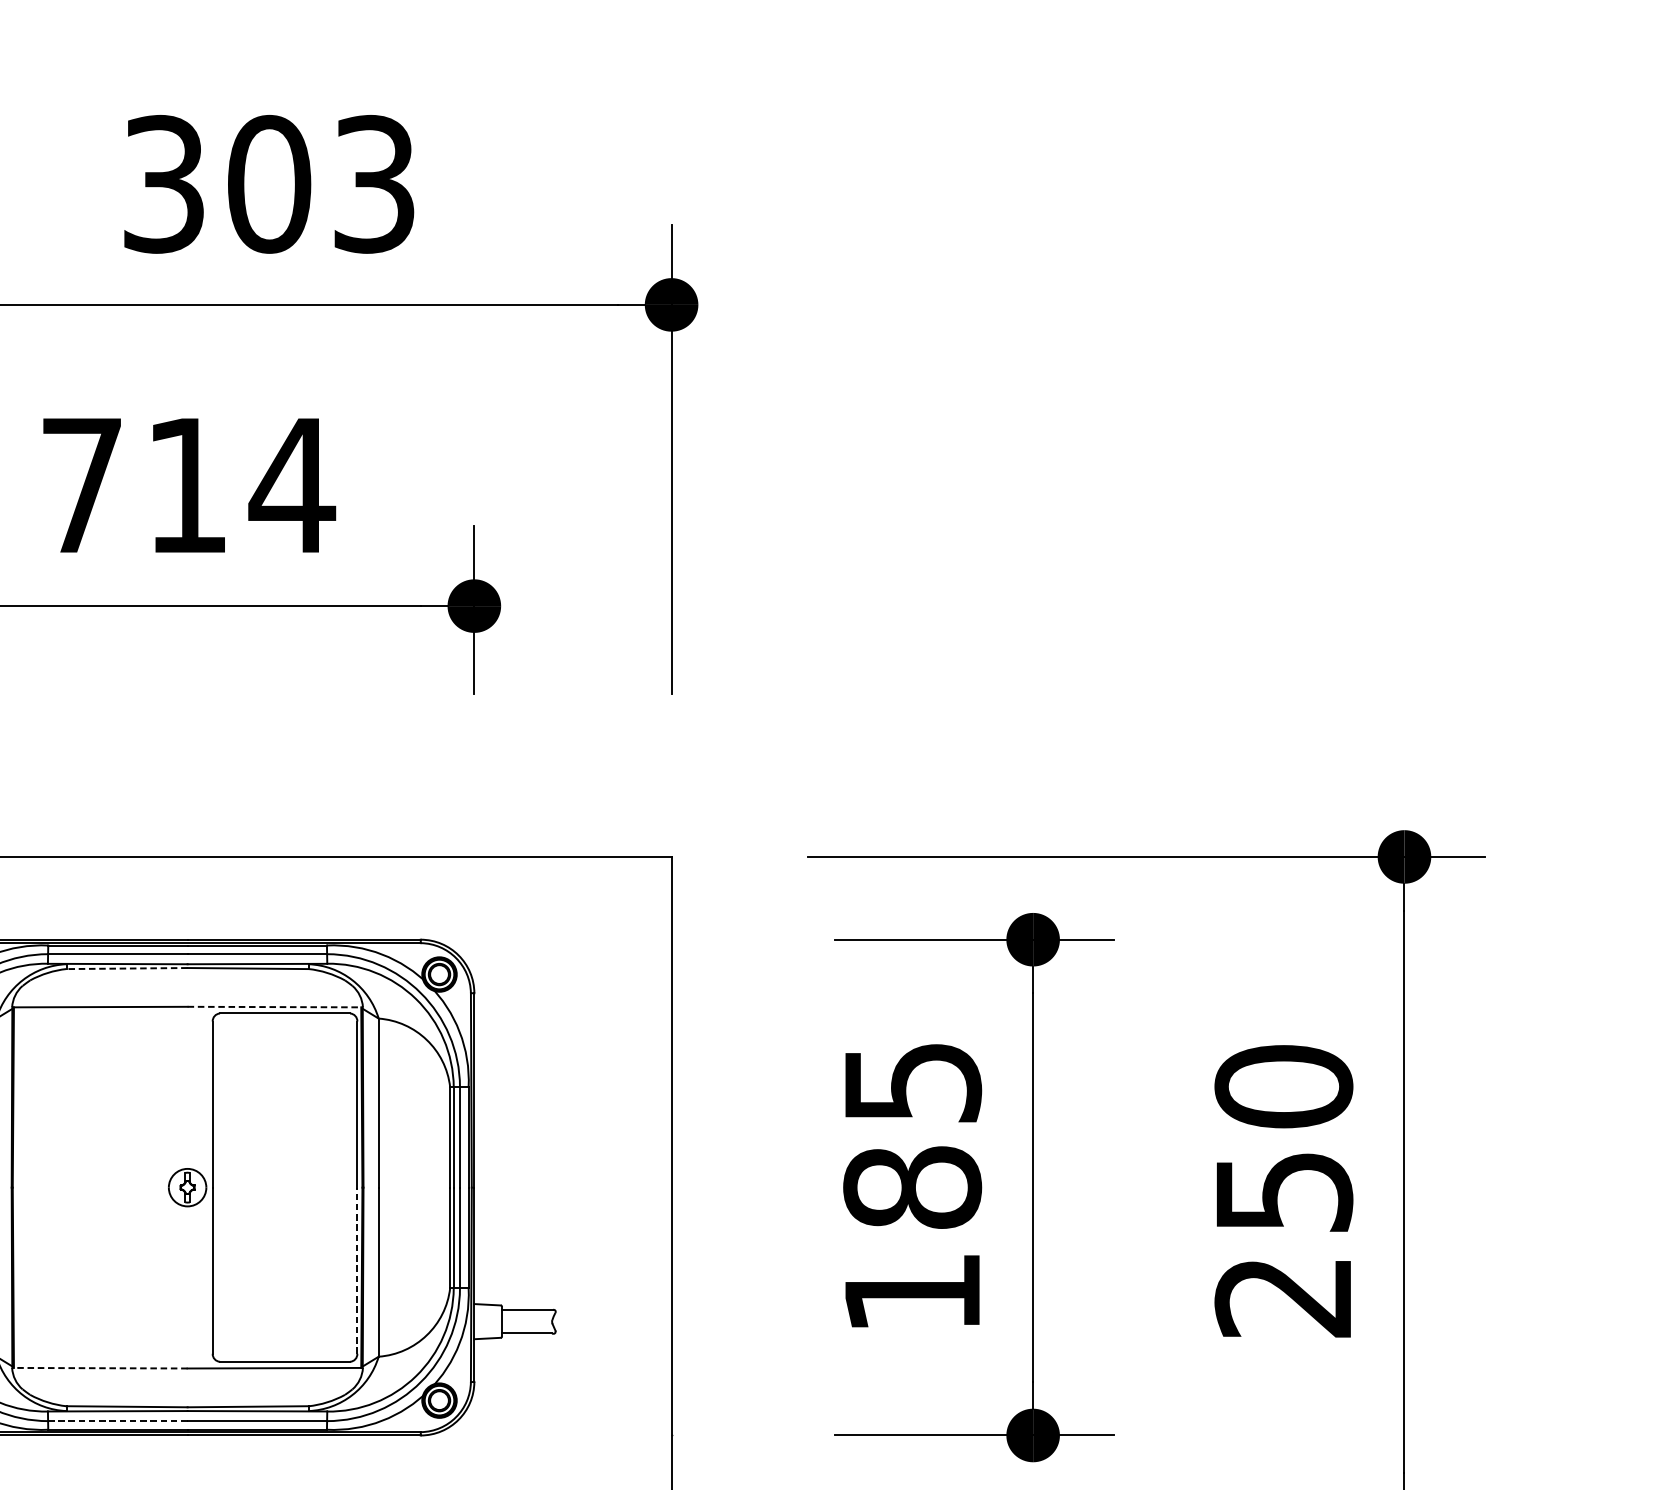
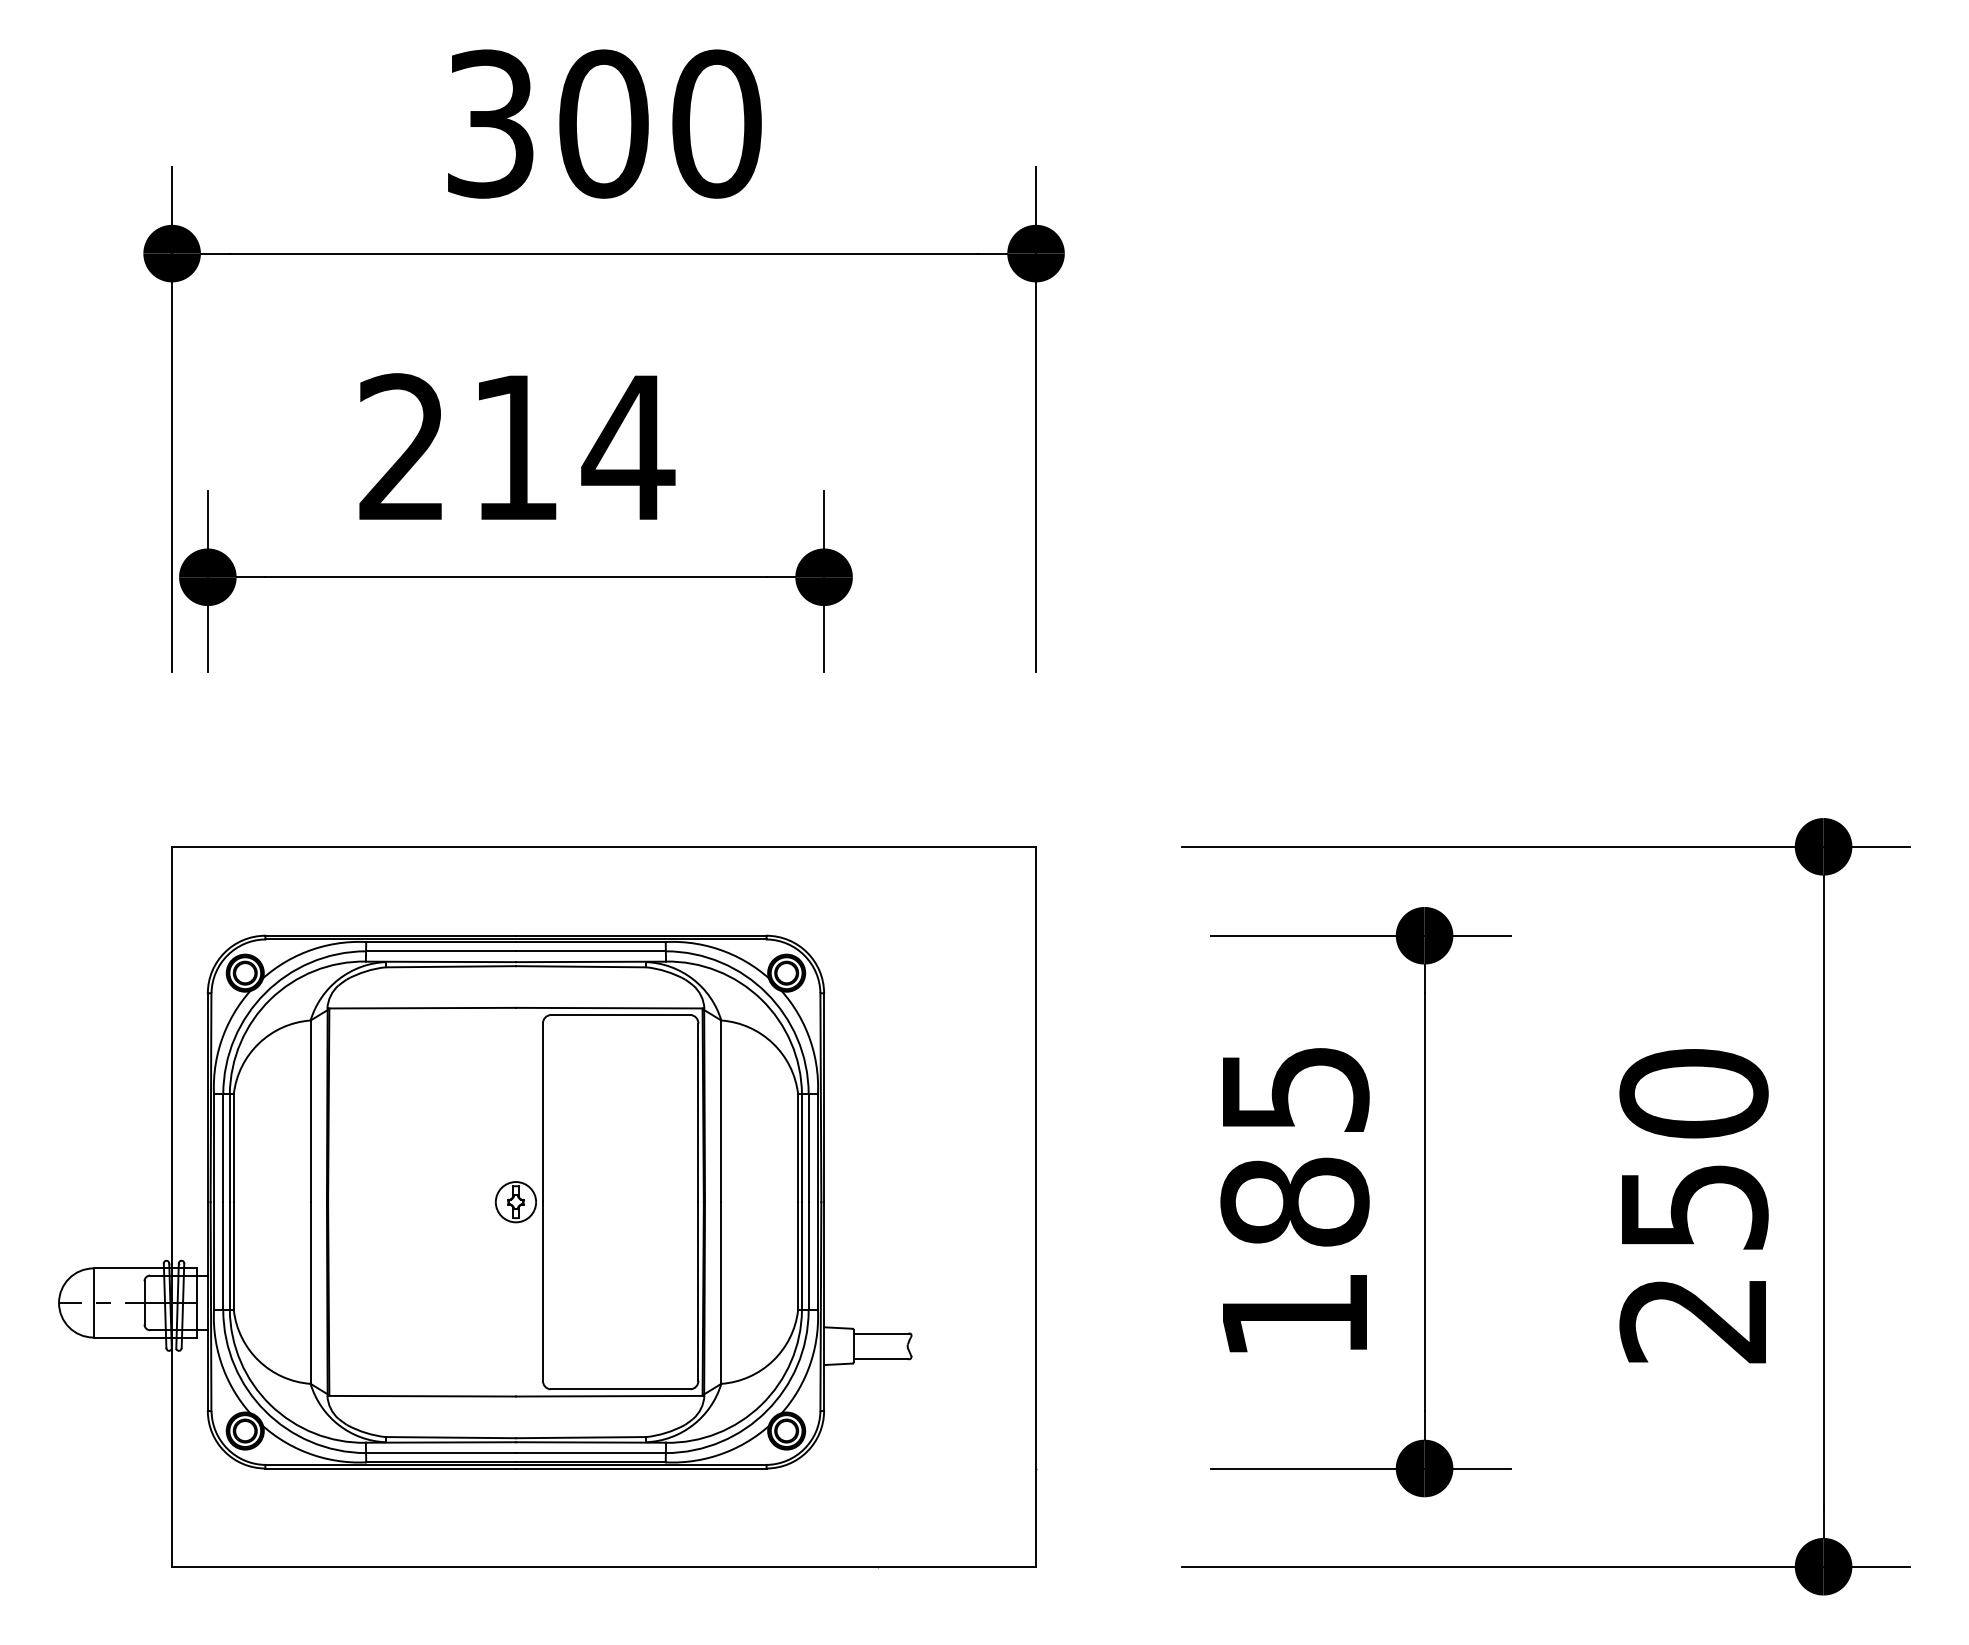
text: (374, 183) -> (716, 123), 303 -> 300
text: (81, 484) -> (401, 446), 714 -> 214
line: (127, 968) -> (451, 966), dashed -> solid
line: (274, 1007) -> (609, 1008), dashed -> solid
line: (357, 1269) -> (698, 1290), dashed -> solid
line: (100, 1368) -> (422, 1396), dashed -> solid
line: (118, 1421) -> (441, 1453), dashed -> solid

